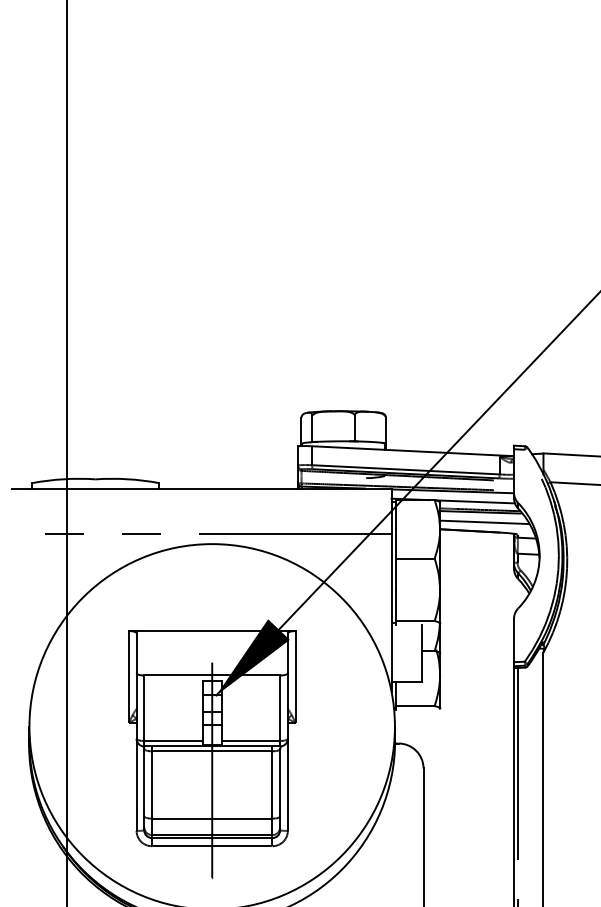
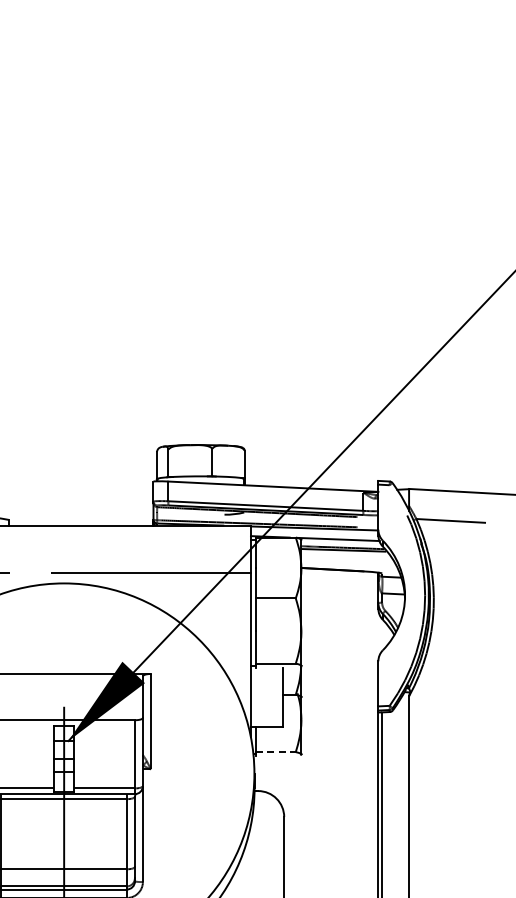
line: (484, 522) -> (347, 560), removed
line: (415, 706) -> (275, 752), solid -> dashed

